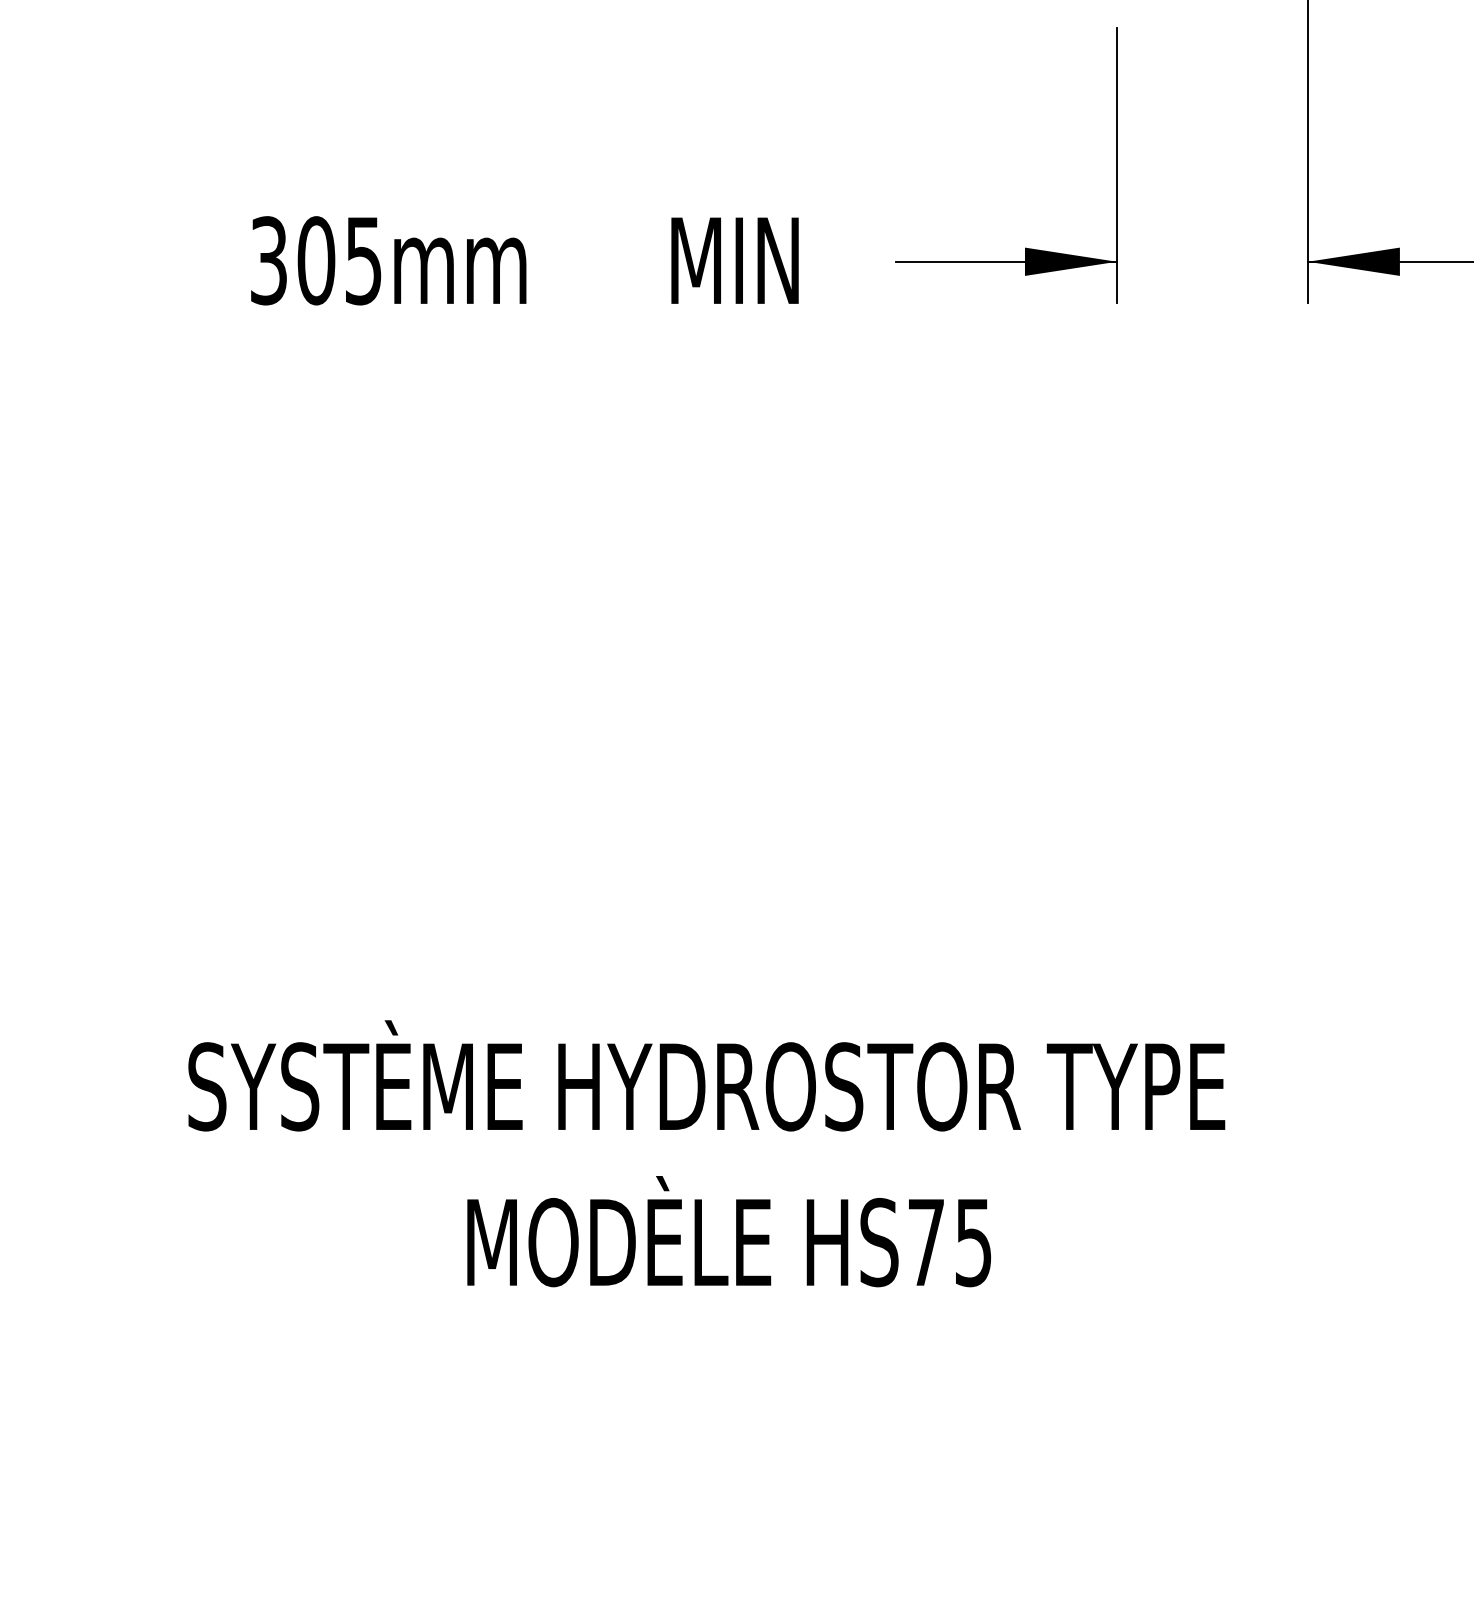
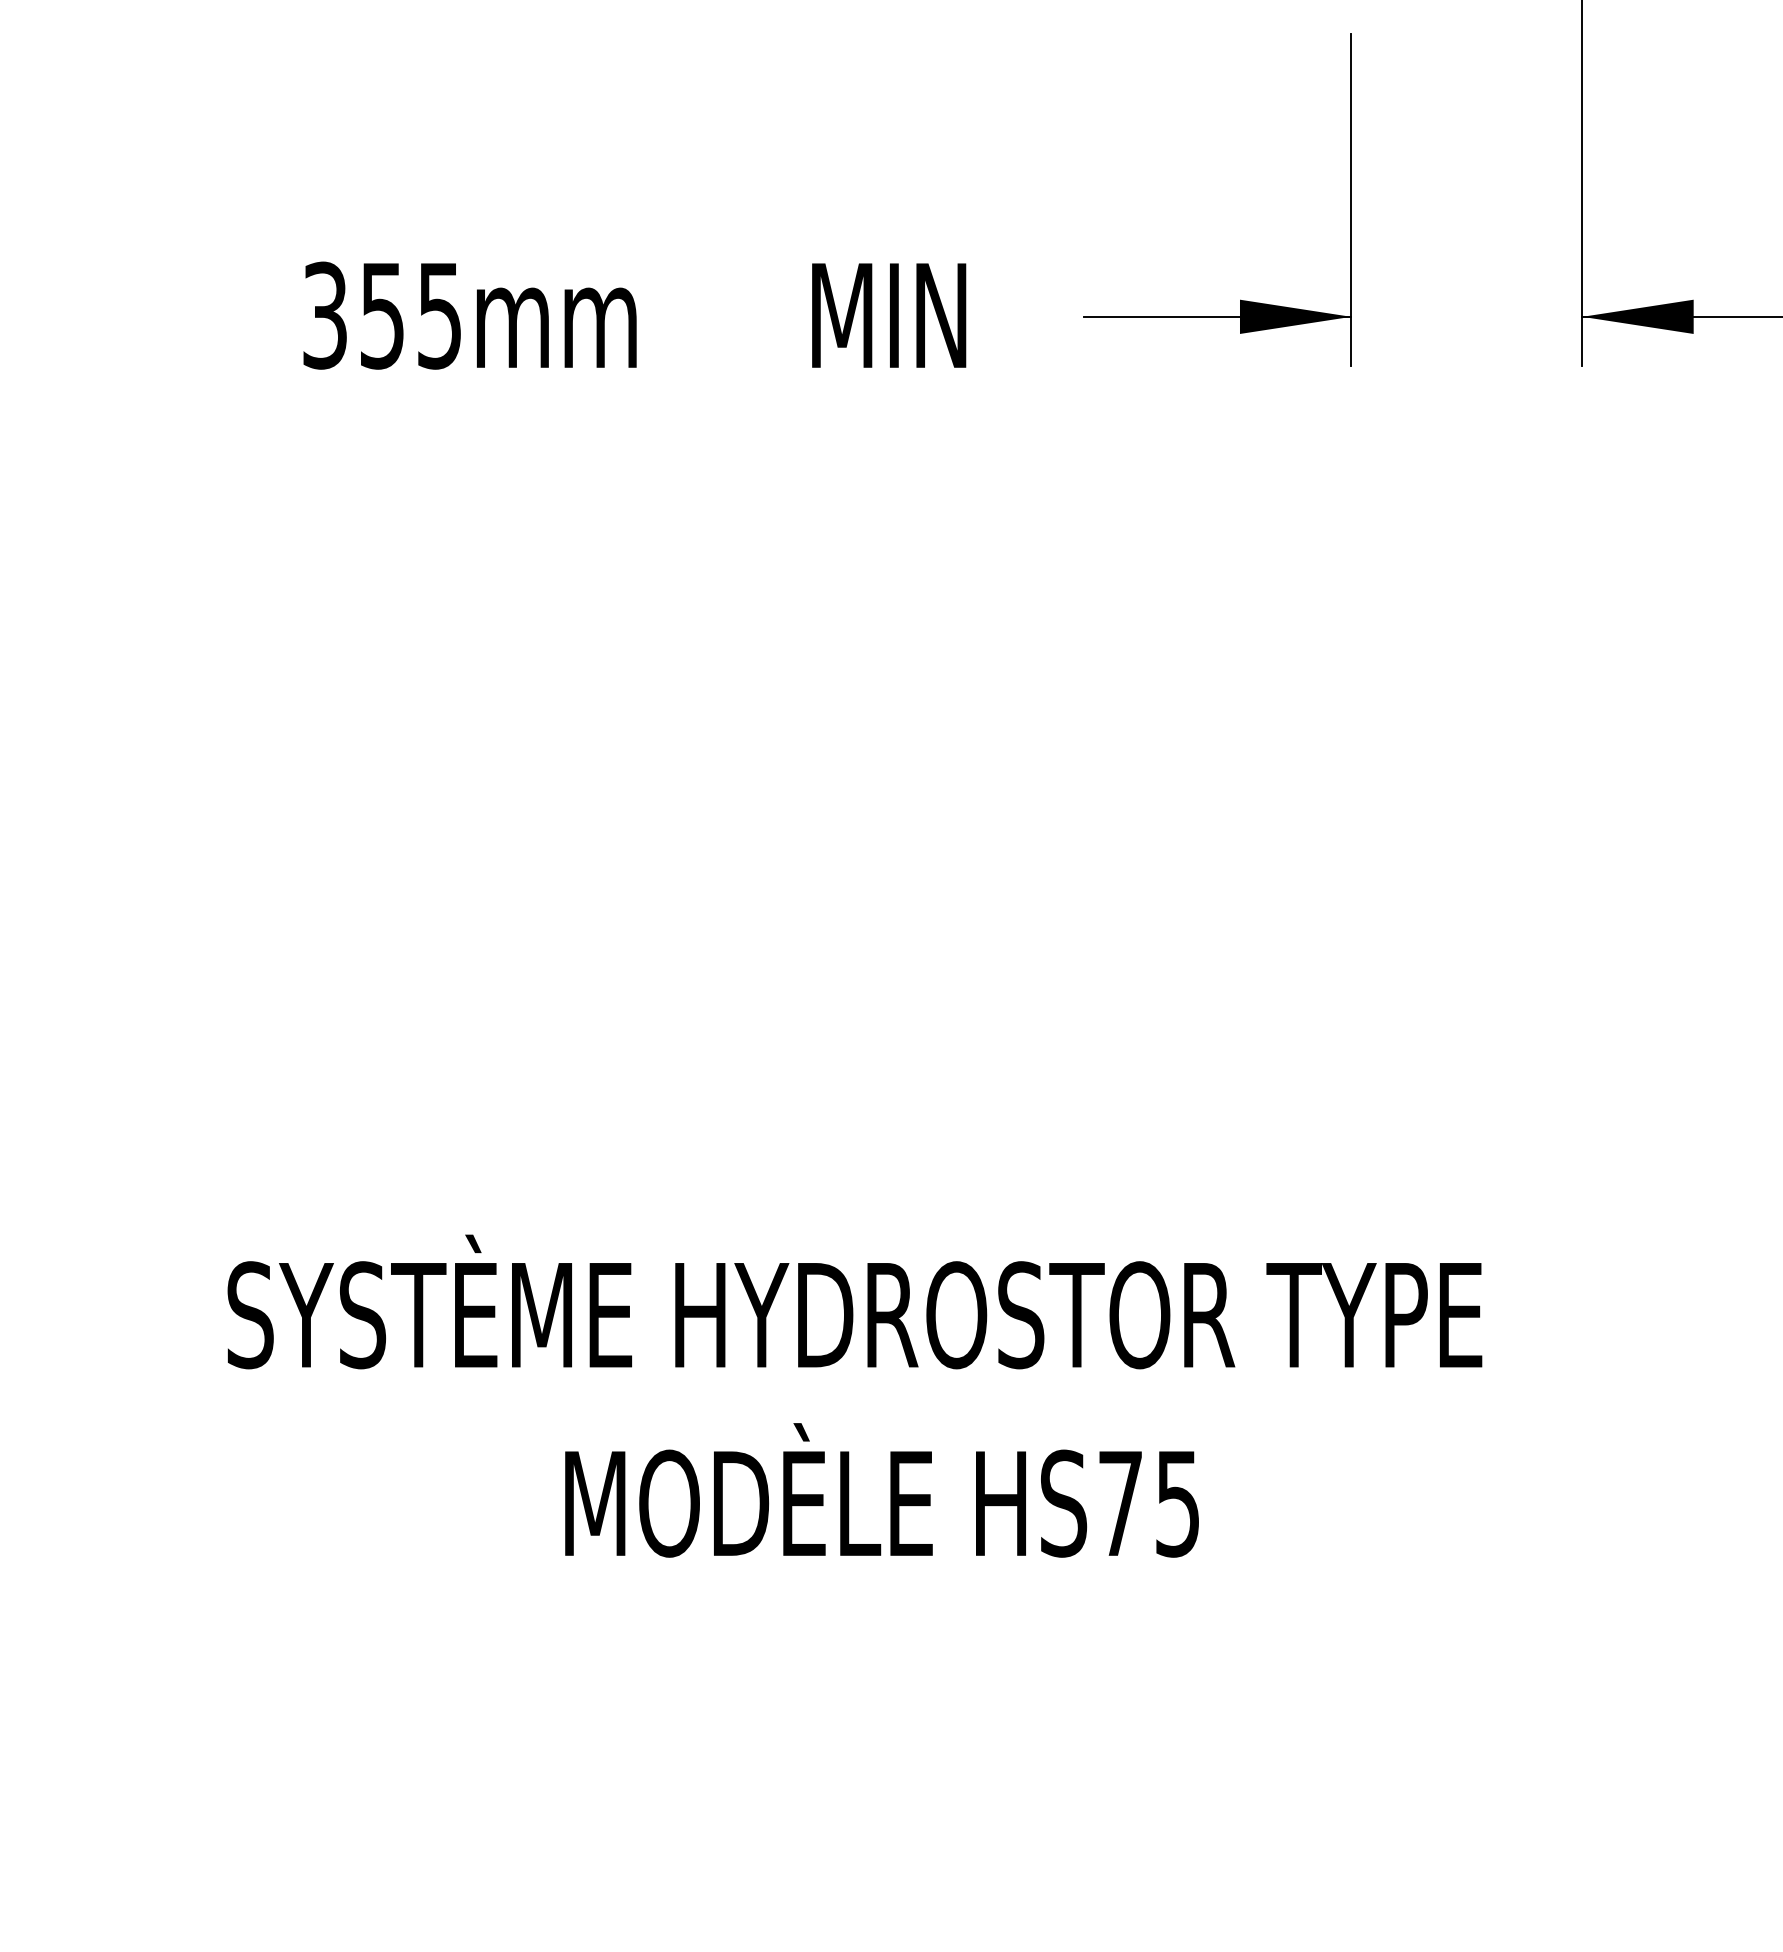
text: (316, 260) -> (382, 315), 305mm -> 355mm

